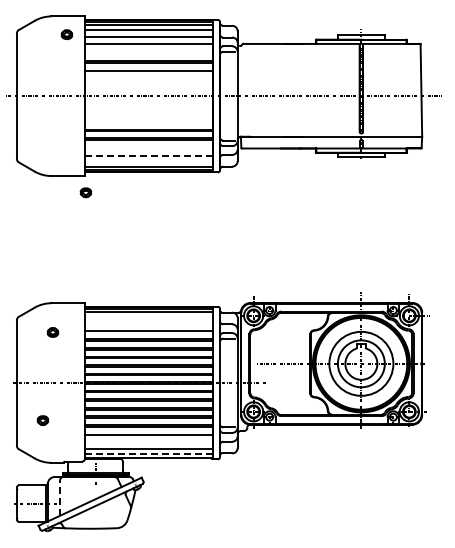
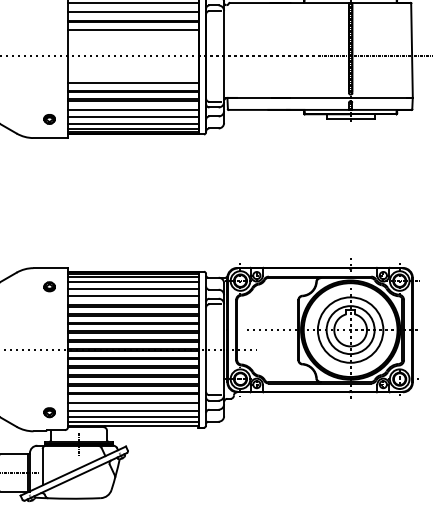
line: (149, 52) -> (133, 11), added
line: (149, 121) -> (133, 82), added
line: (149, 148) -> (133, 109), added
line: (149, 155) -> (133, 117), dashed -> solid
line: (149, 162) -> (133, 124), added
part: (85, 192) -> (49, 119), moved
line: (149, 316) -> (133, 281), added
line: (149, 323) -> (133, 288), added
part: (52, 332) -> (49, 286), moved
part: (42, 420) -> (49, 412), moved
line: (149, 442) -> (133, 410), added
line: (148, 453) -> (132, 421), dashed -> solid
line: (60, 497) -> (42, 466), dashed -> solid

